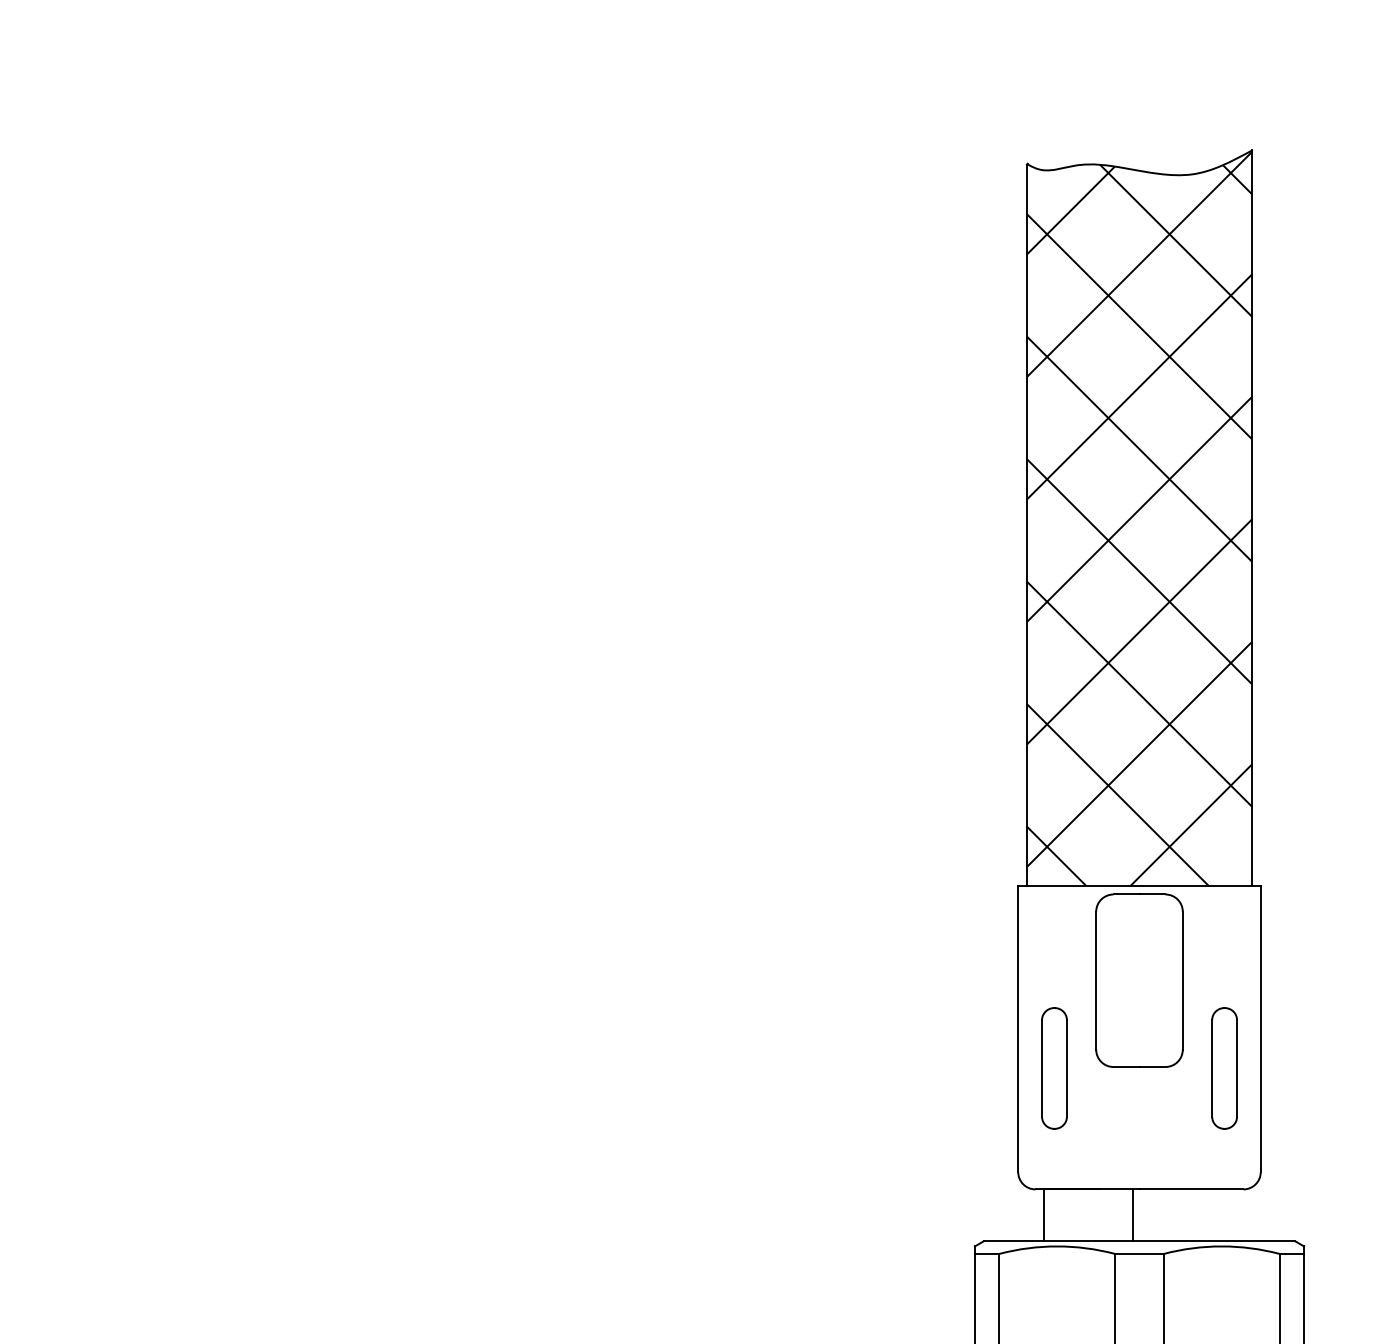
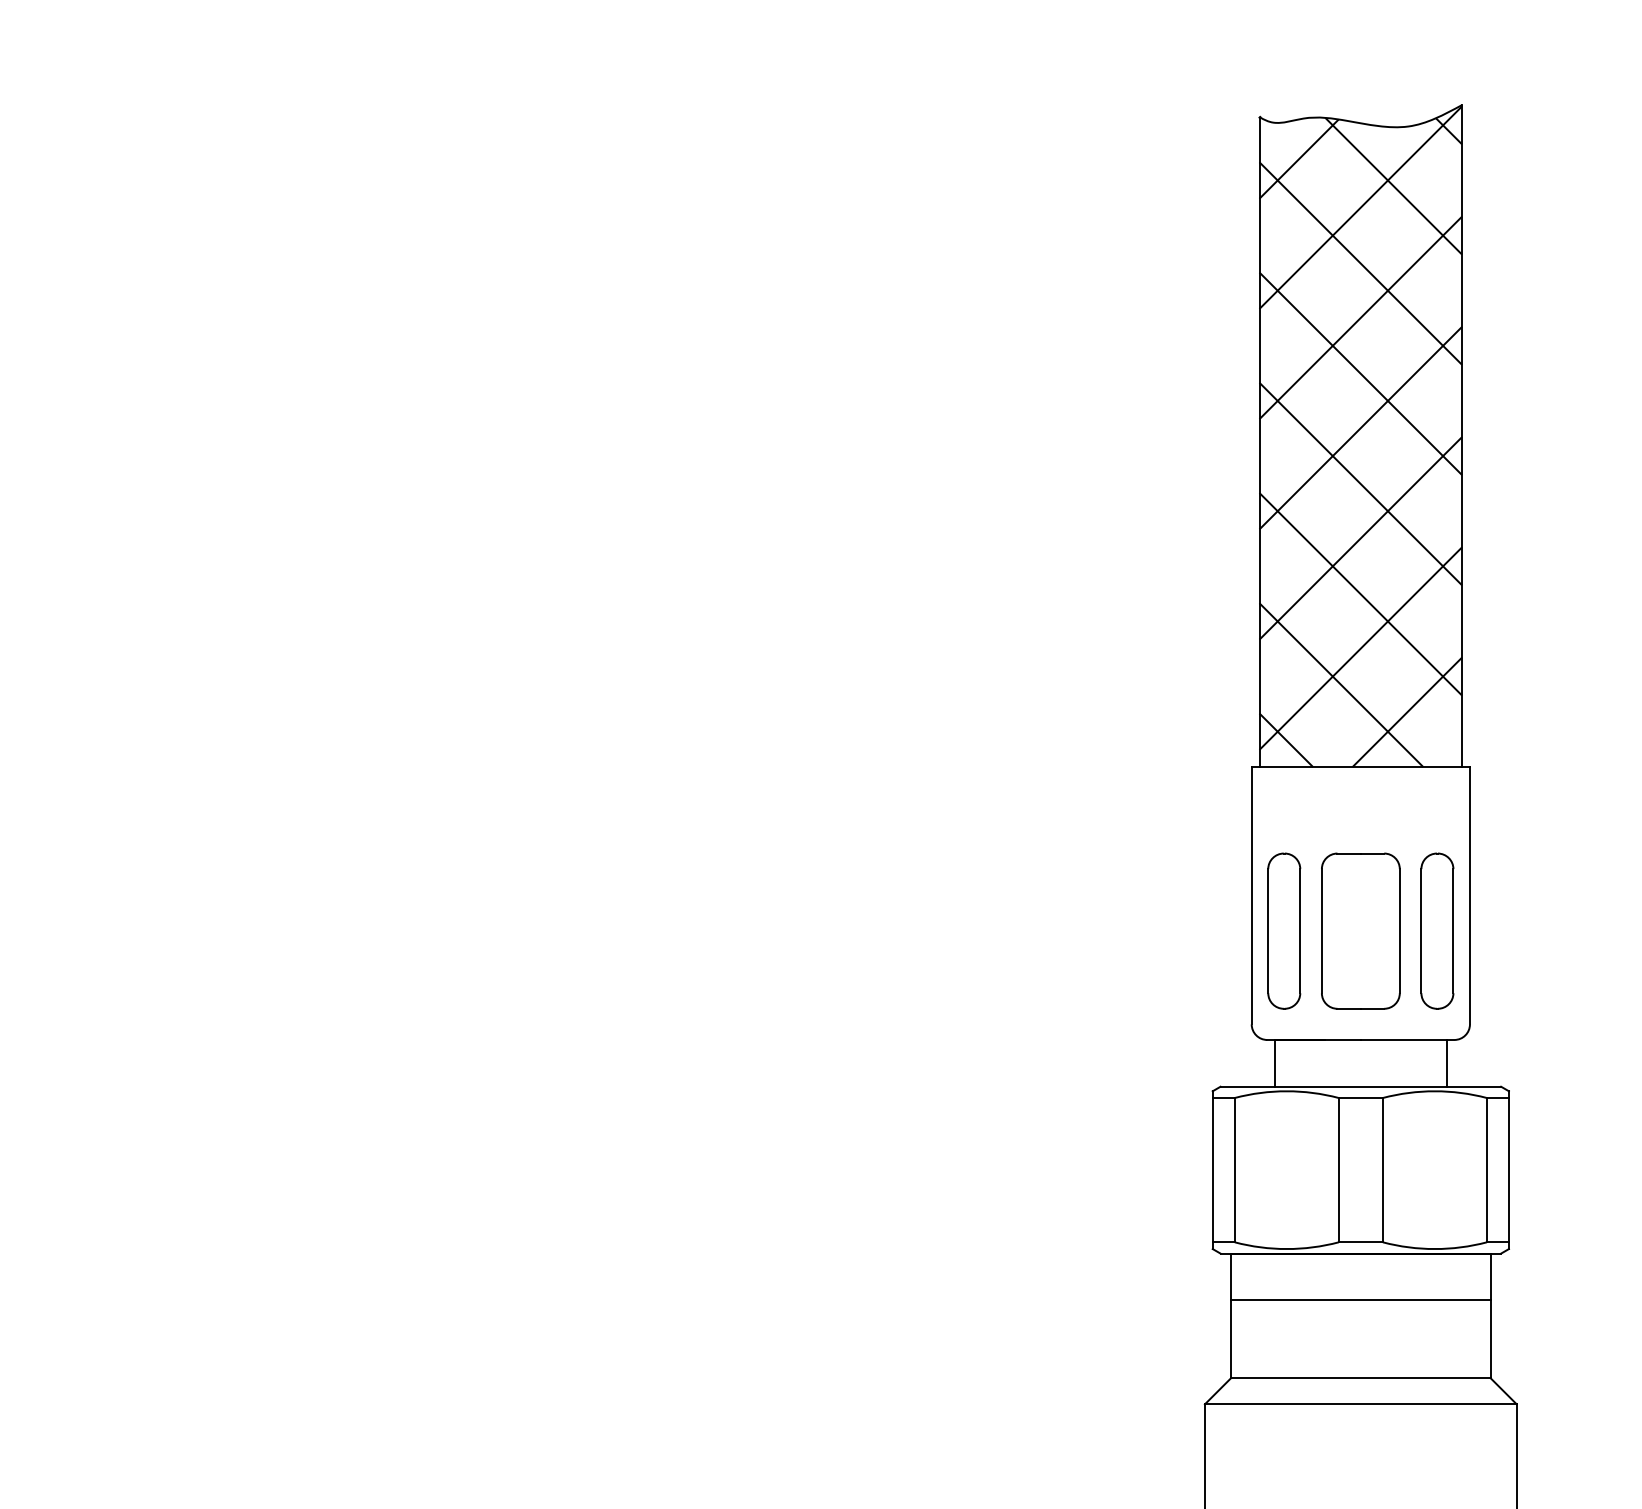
part: (1139, 979) -> (1360, 930), moved
part: (1054, 1067) -> (1284, 930), size x1.43
part: (1224, 1067) -> (1437, 930), size x1.43
line: (1132, 1214) -> (1446, 1062), moved

